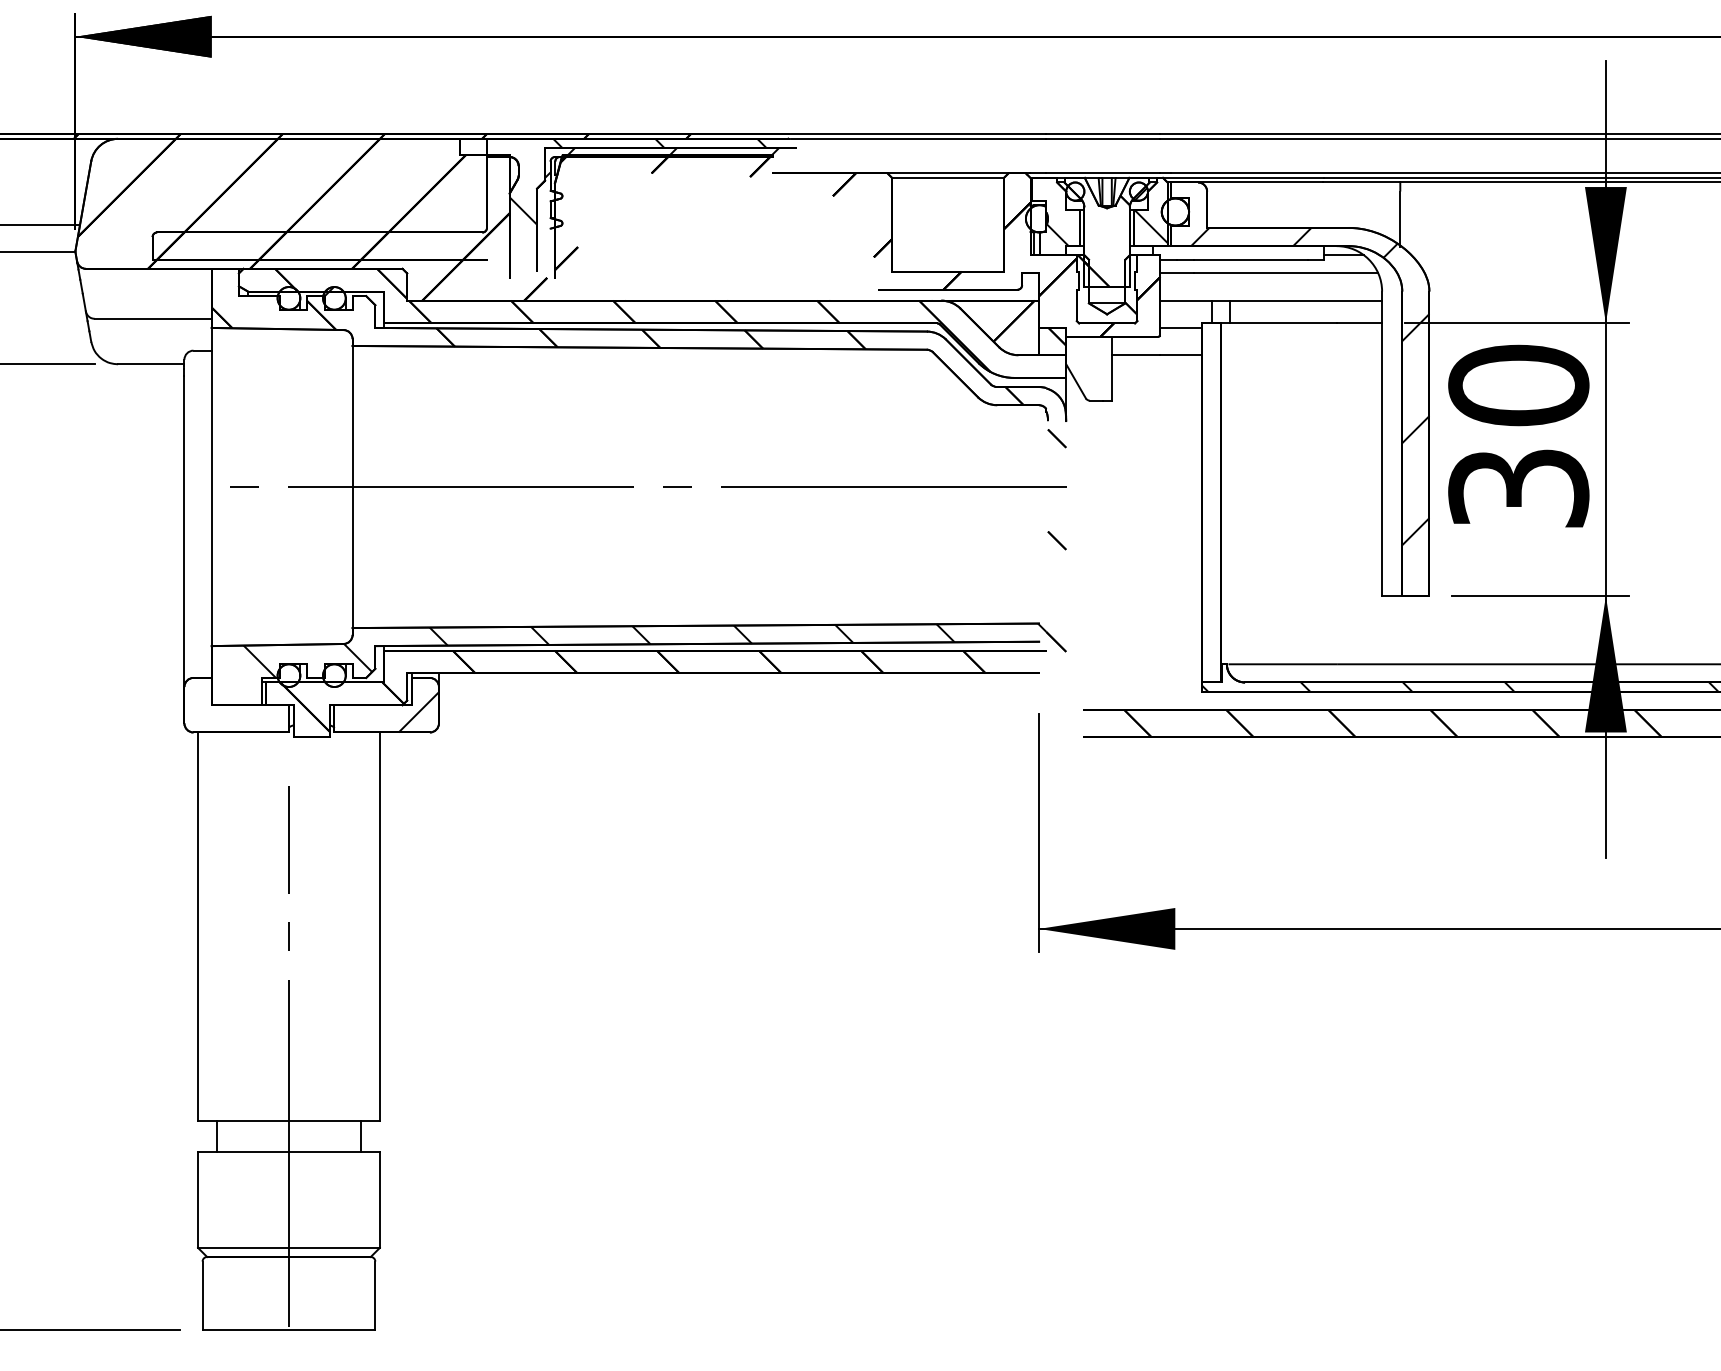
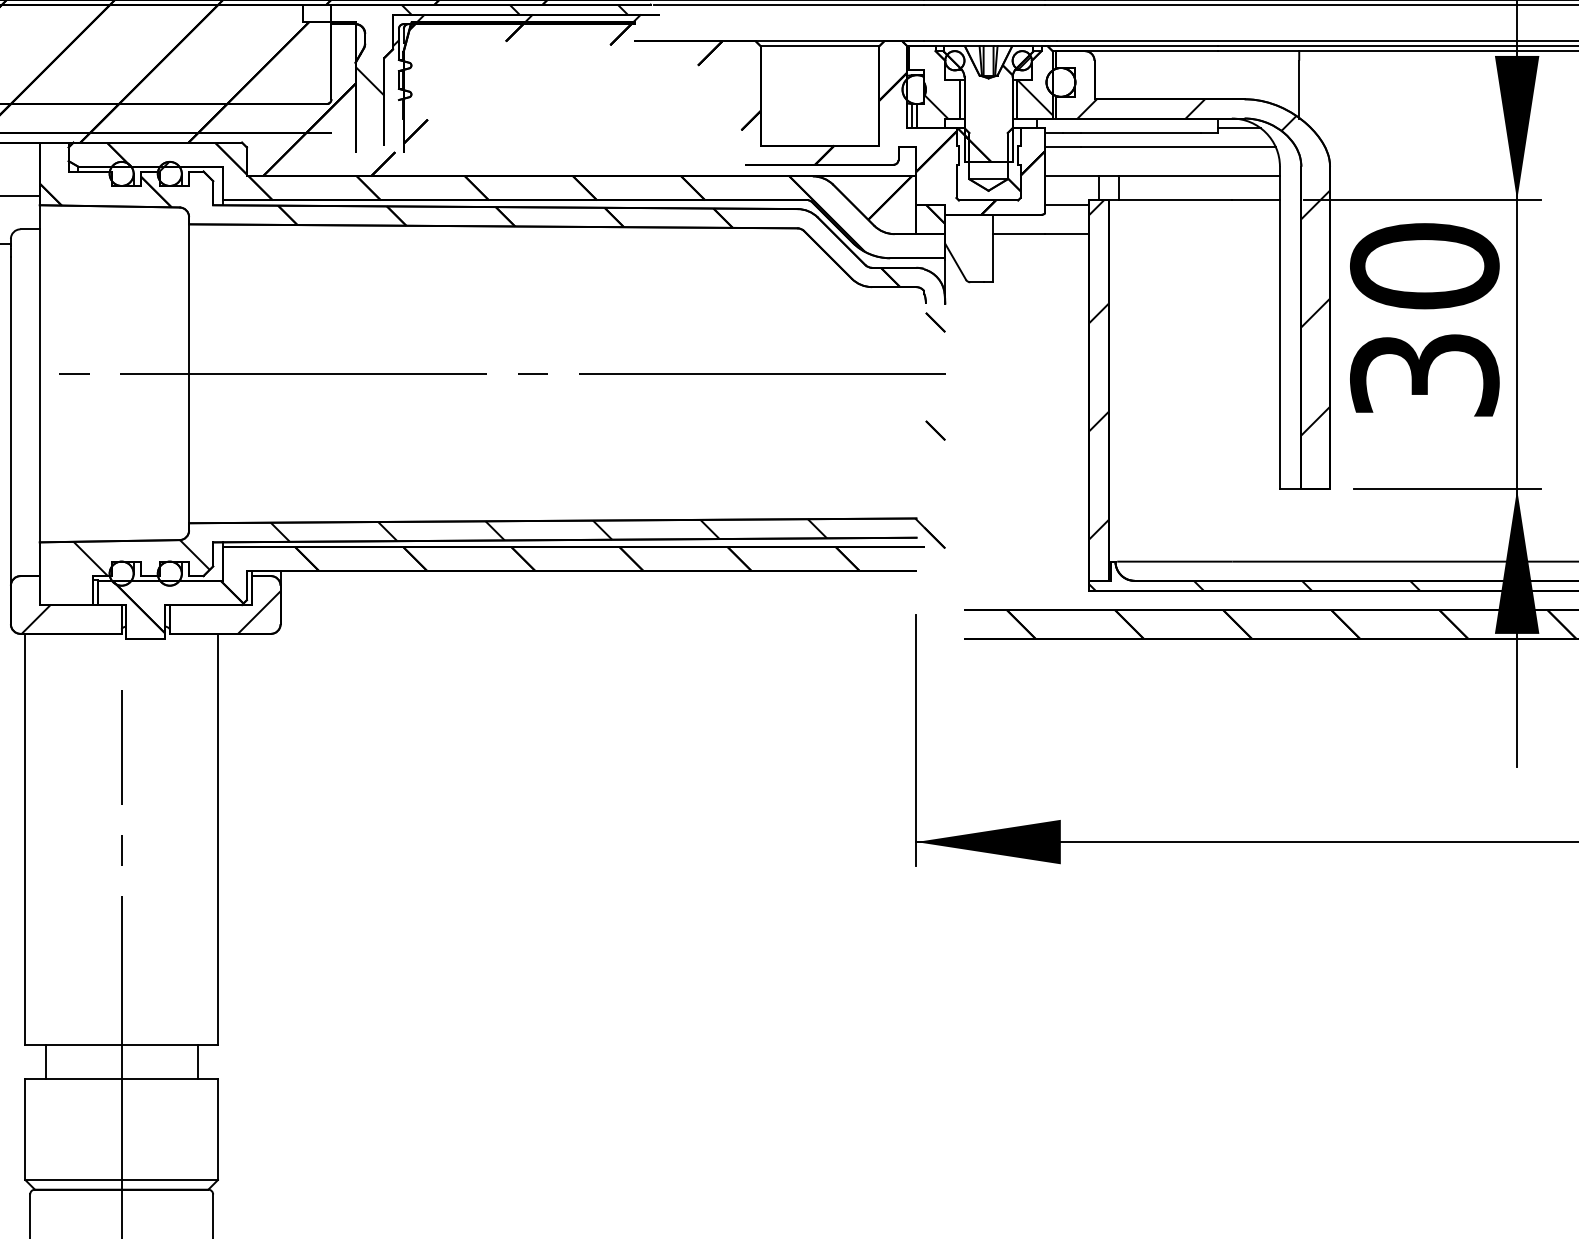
hatch: (1211, 483) -> (1099, 370), added
hatch: (207, 718) -> (35, 619), added

